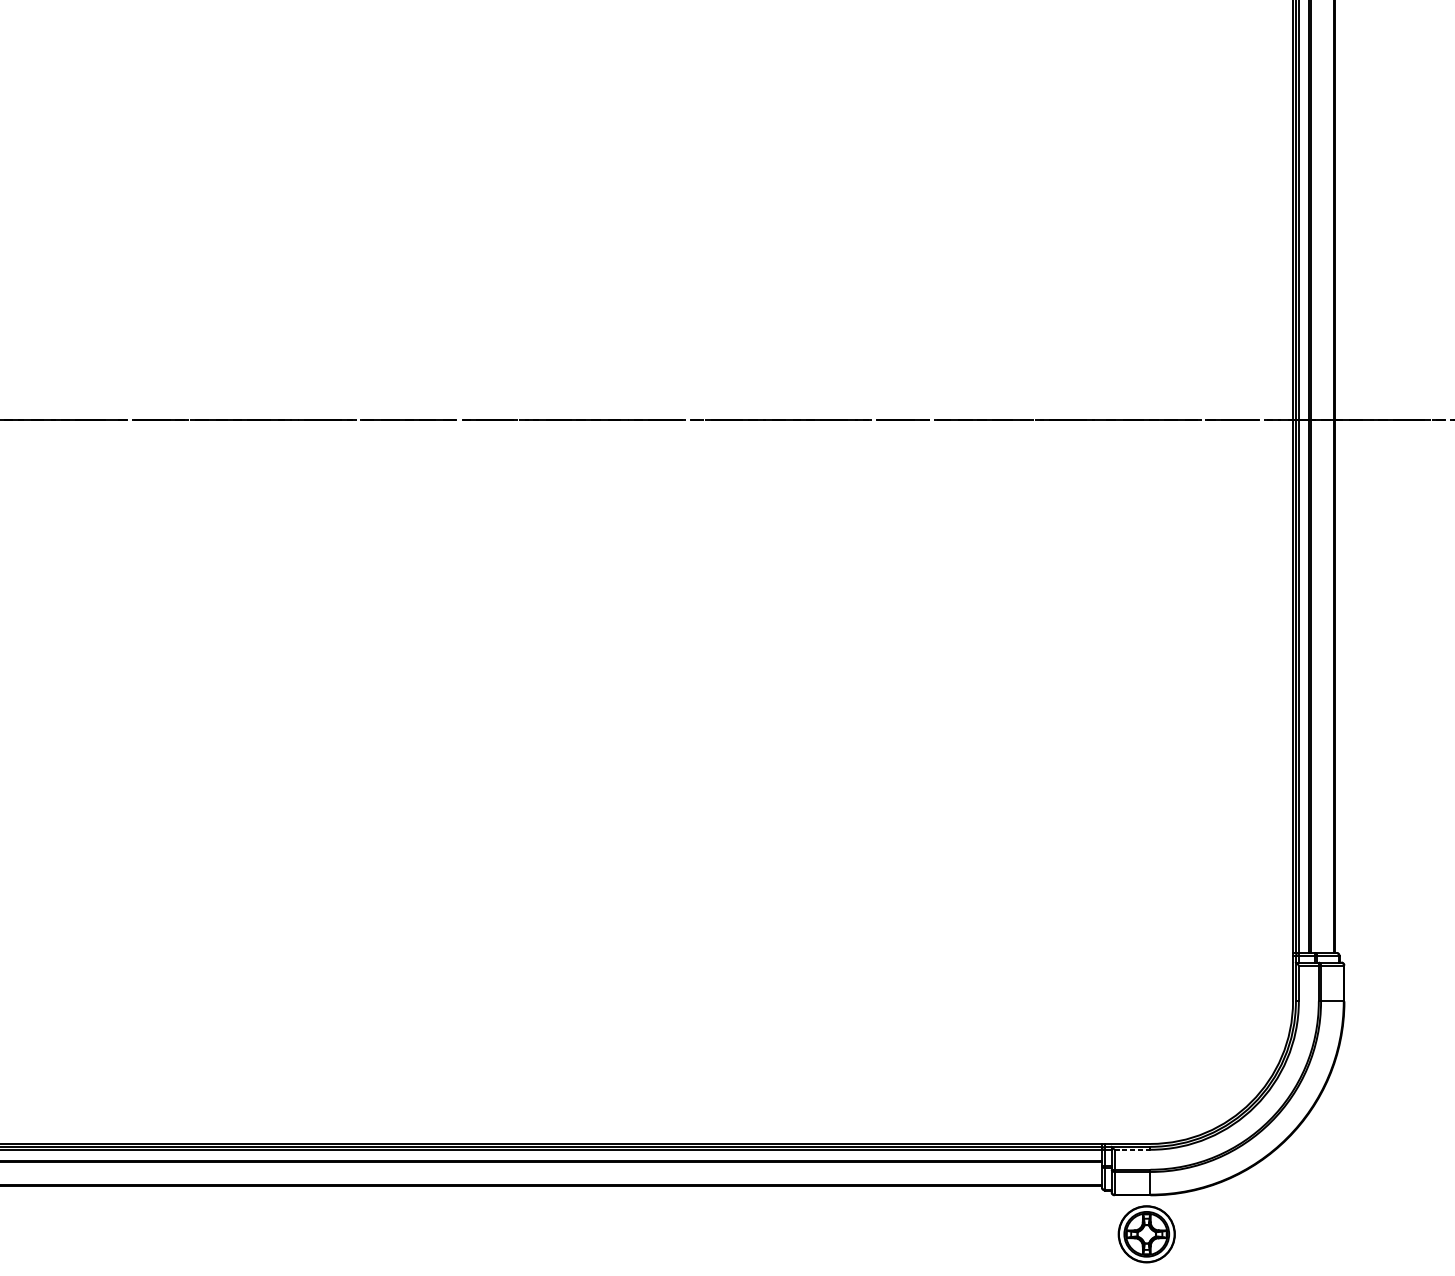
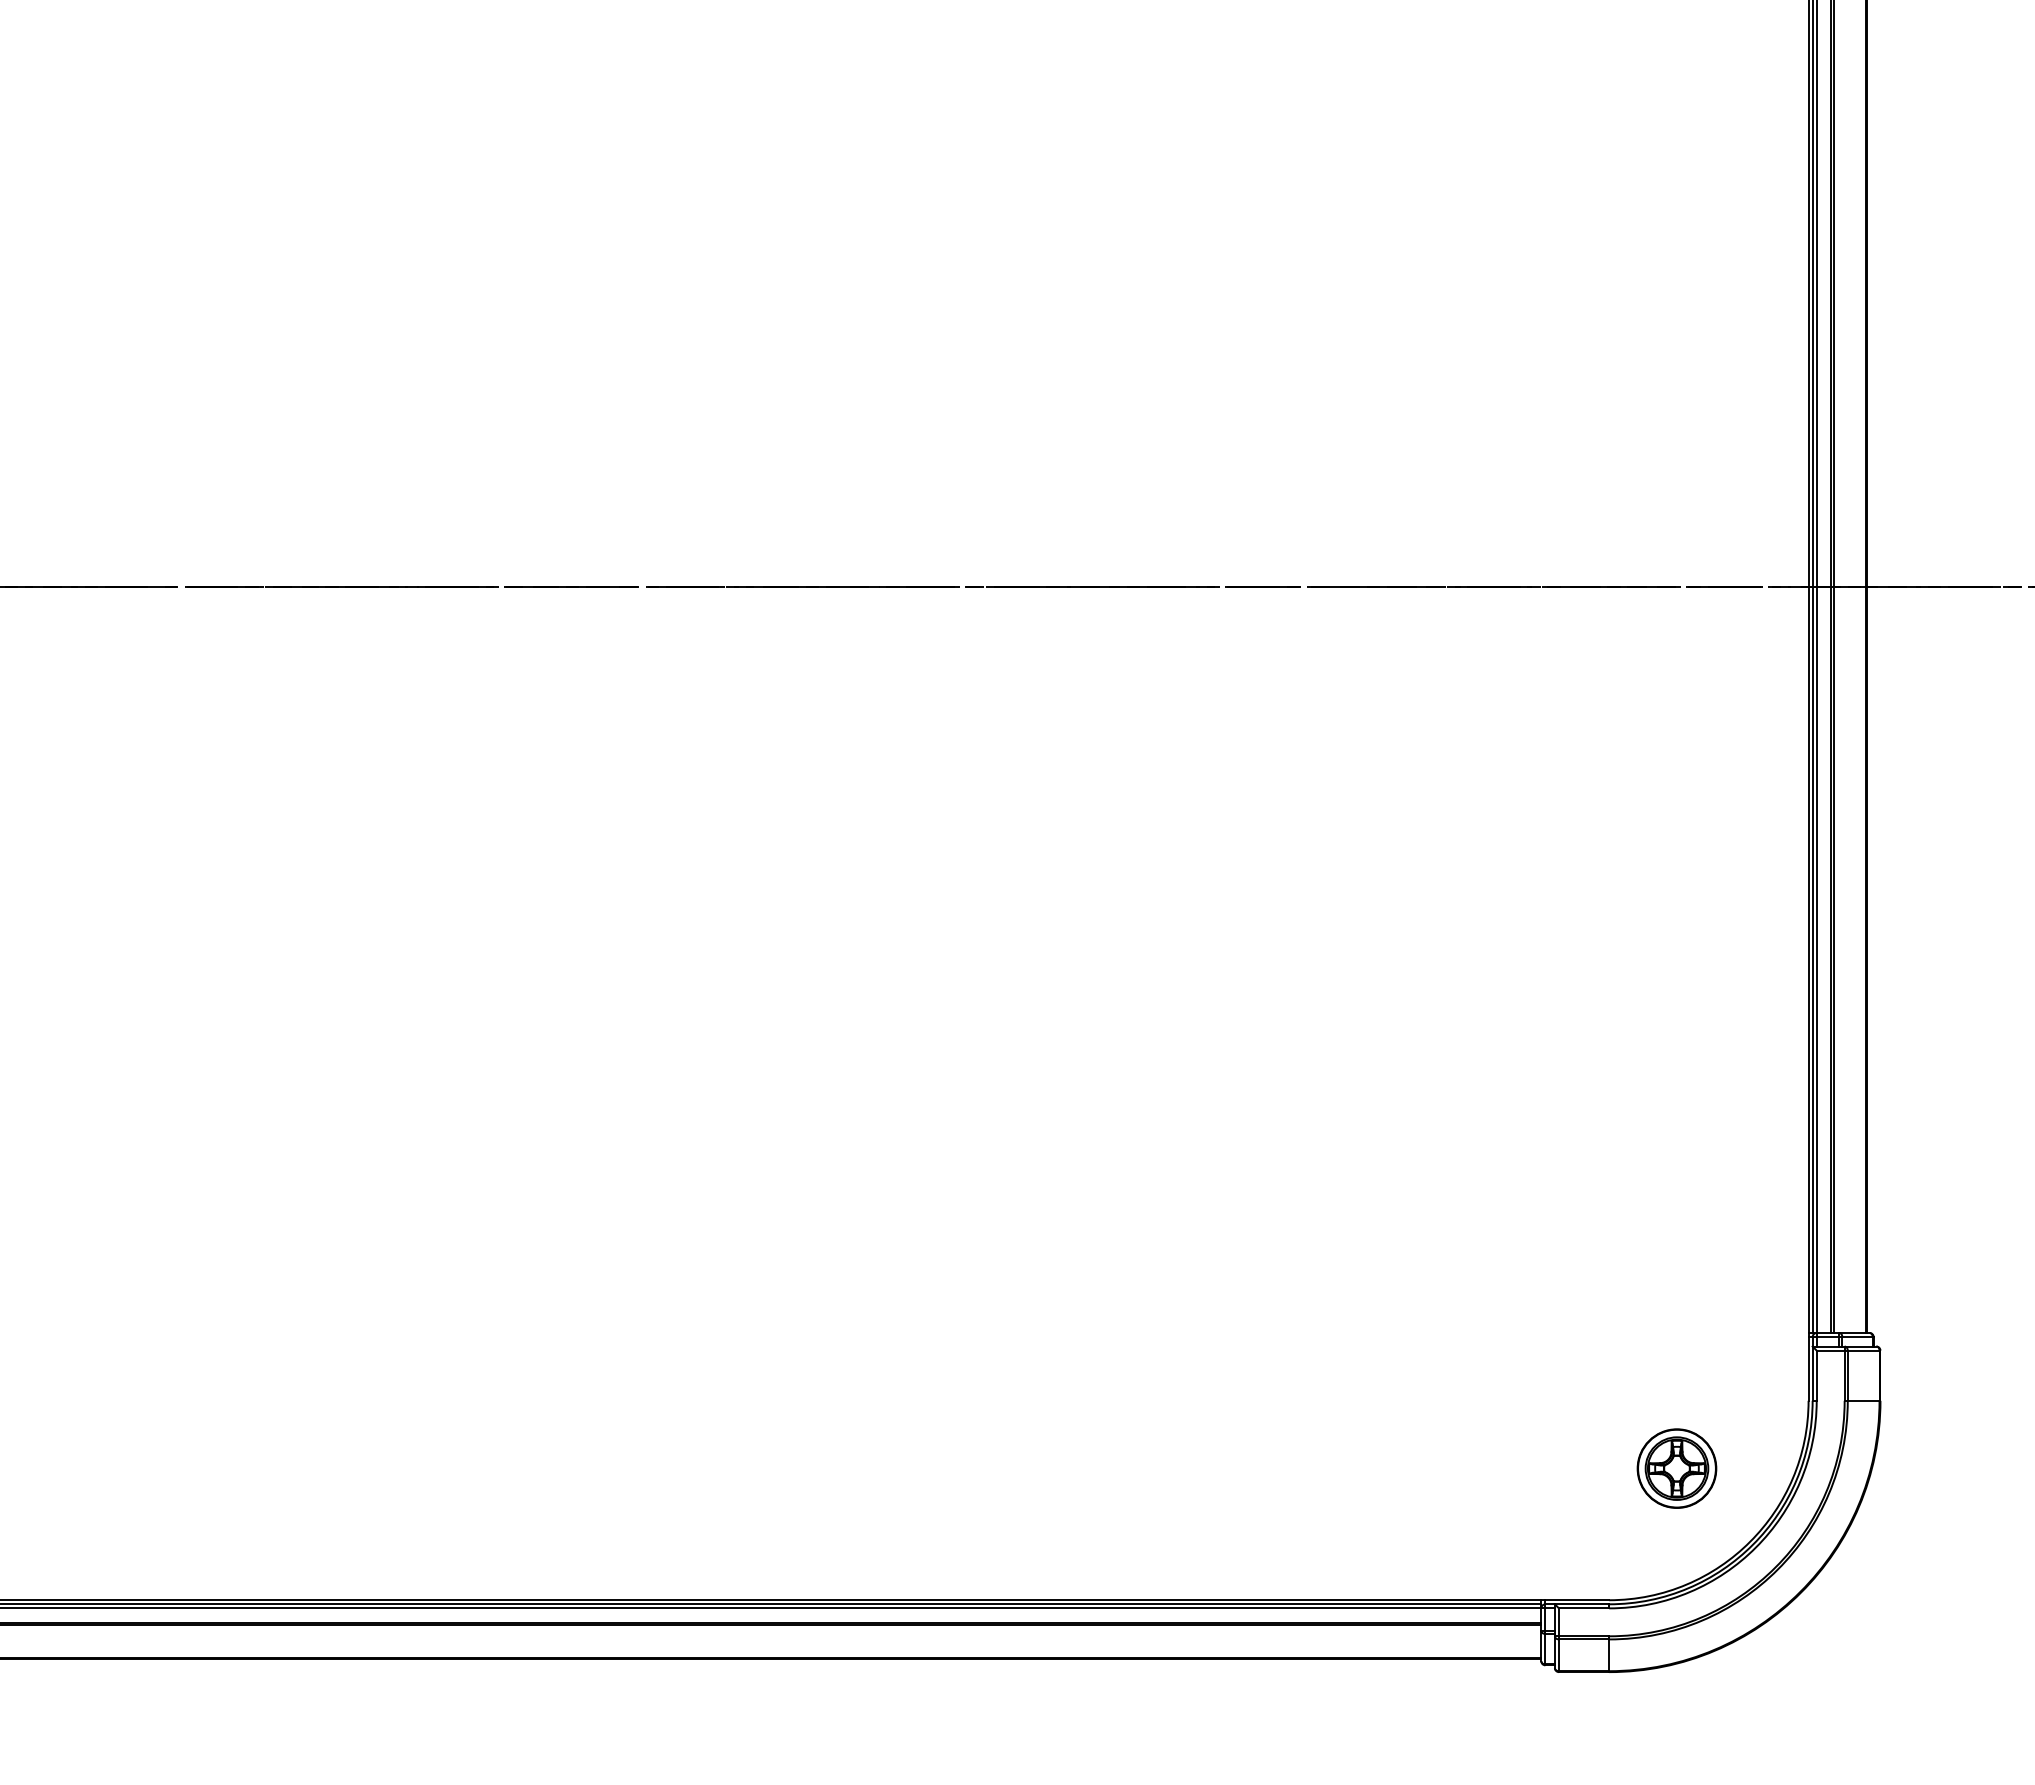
line: (1132, 1149) -> (1584, 1608), dashed -> solid
part: (1146, 1234) -> (1676, 1468), moved

